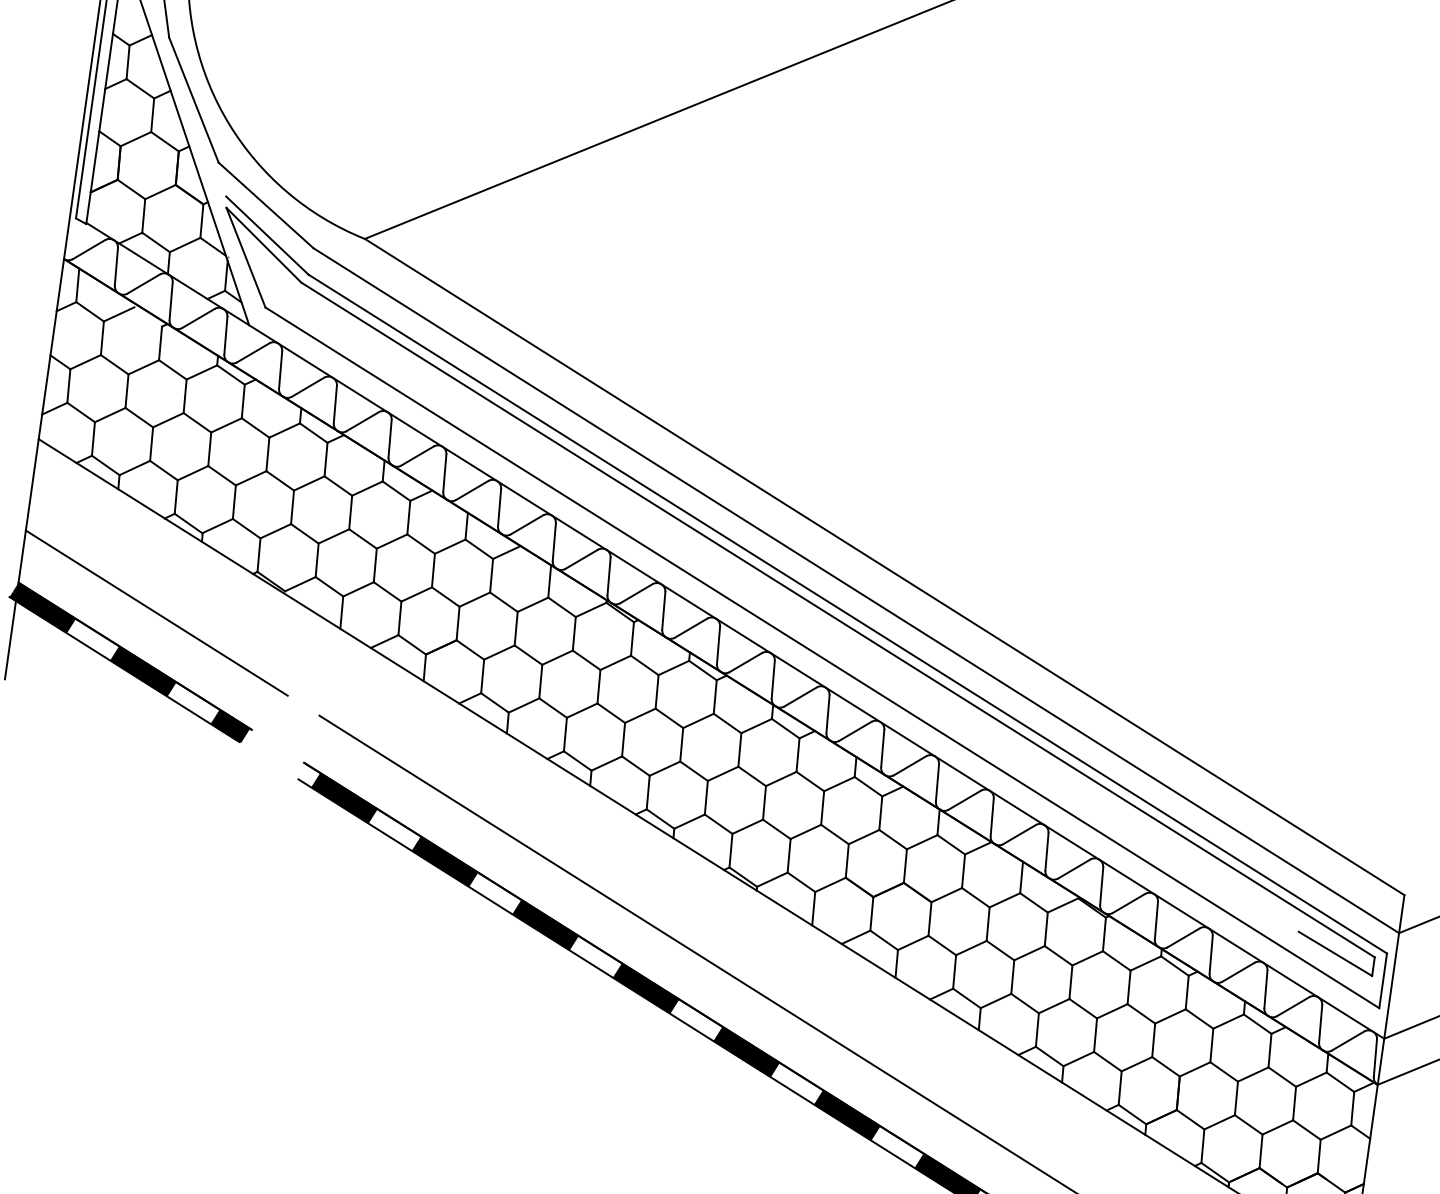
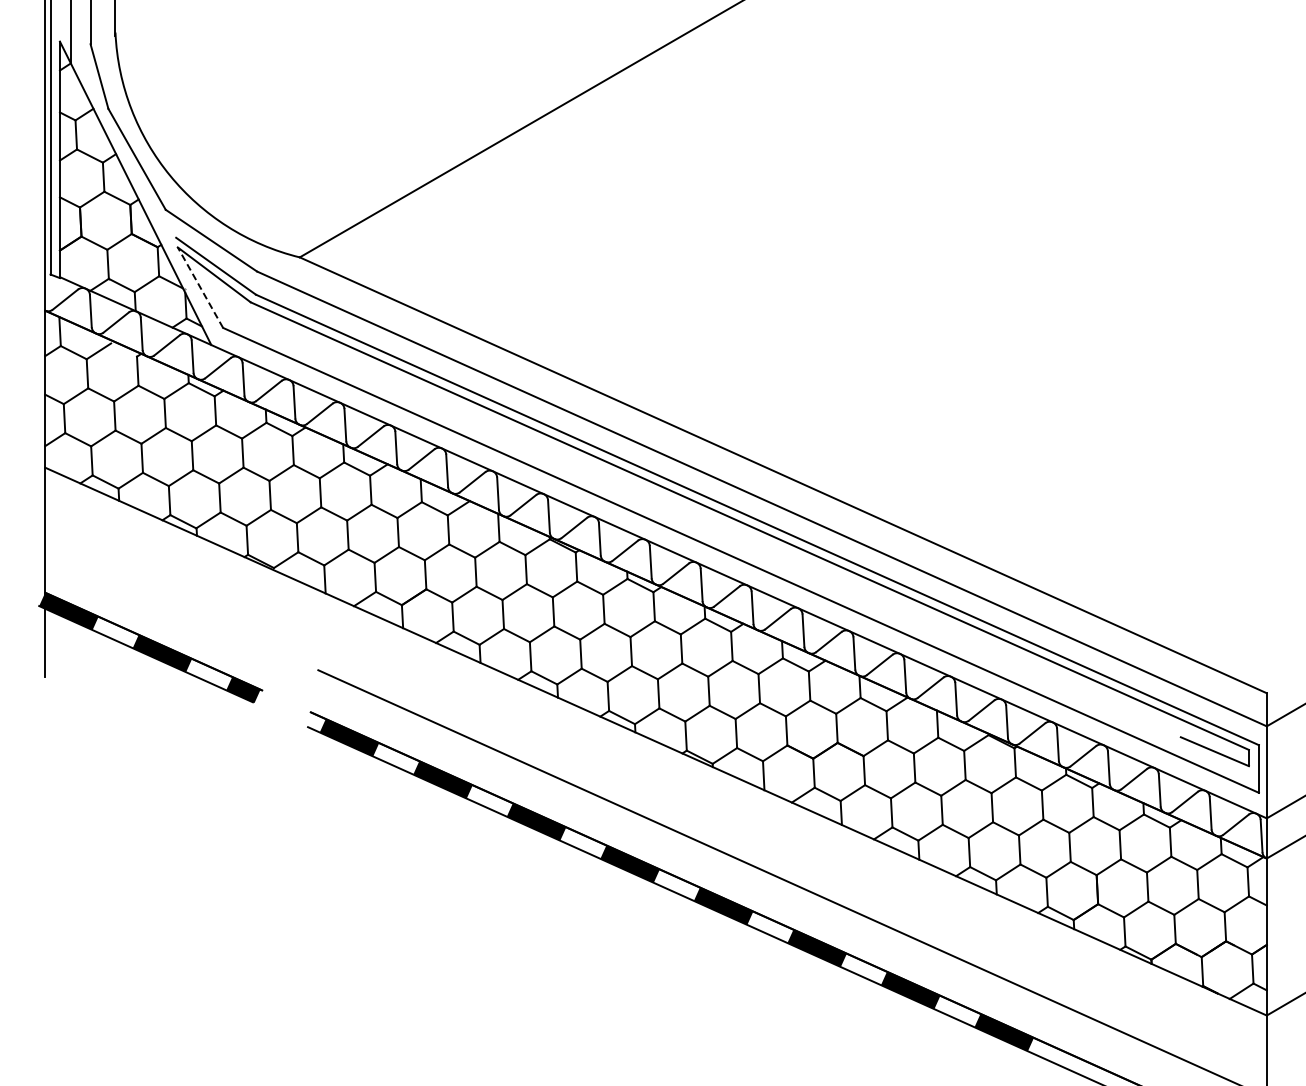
line: (246, 257) -> (200, 287), solid -> dashed
line: (156, 612) -> (166, 601), removed

